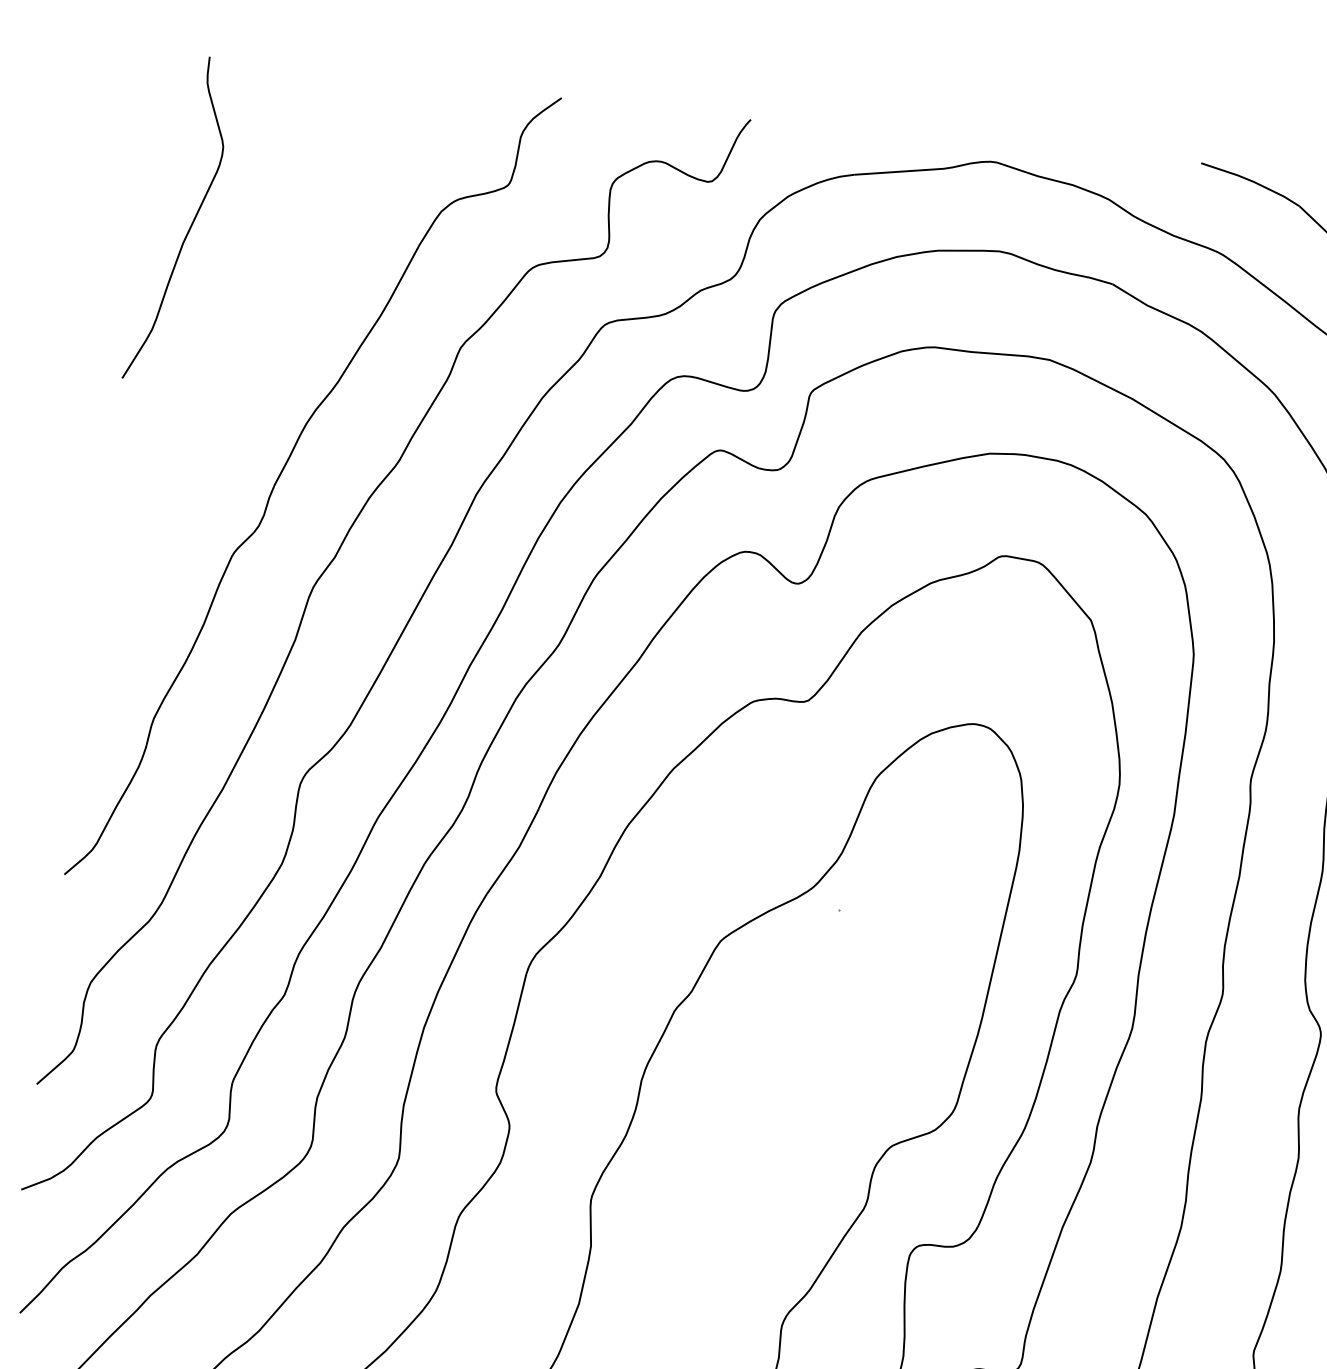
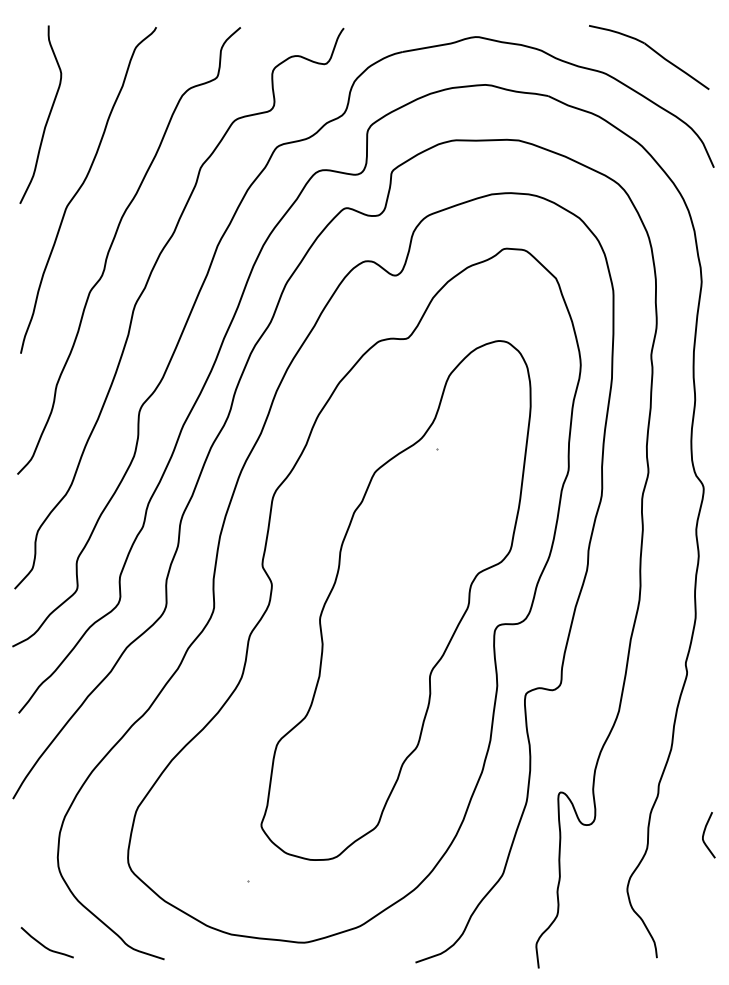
curve: (240, 358) -> (82, 186), added

